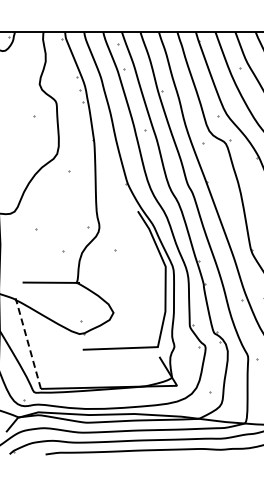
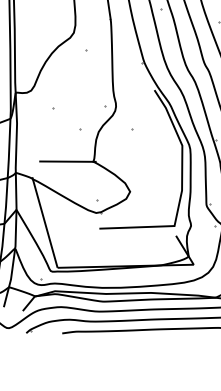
line: (28, 343) -> (45, 222), dashed -> solid

